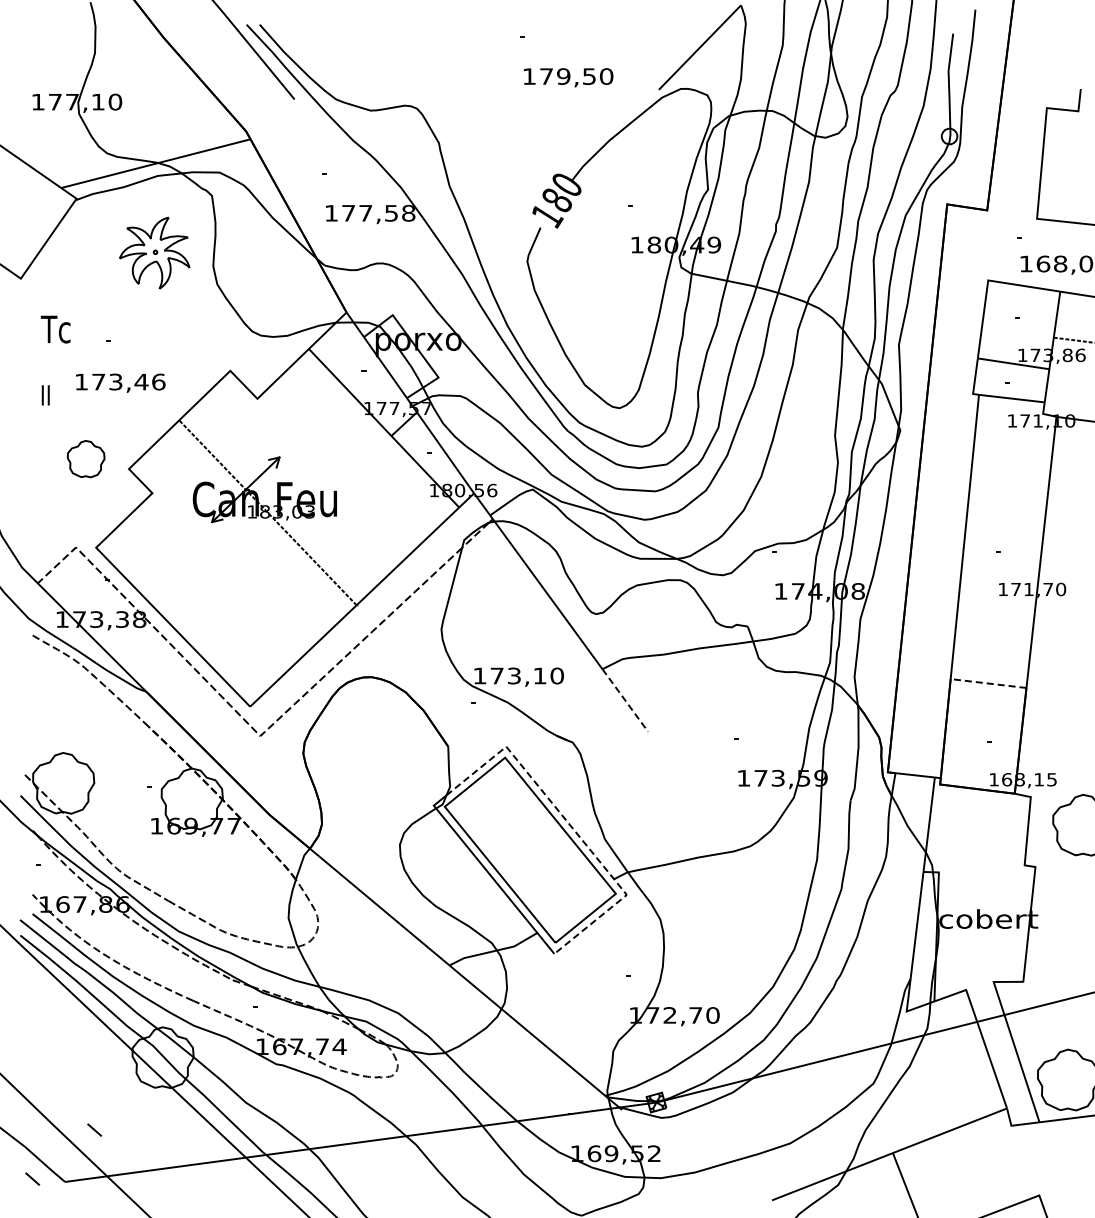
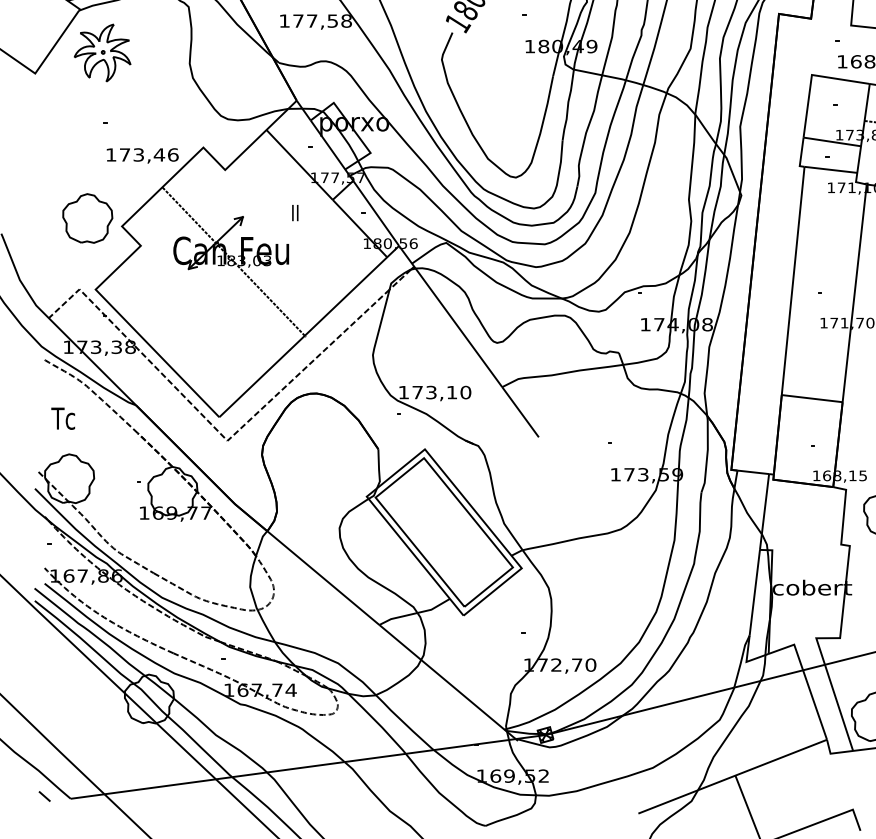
part: (154, 252) -> (102, 52), moved
text: (55, 329) -> (63, 418), moved
text: (120, 382) -> (142, 155), moved
text: (45, 395) -> (295, 213), moved
part: (85, 458) -> (87, 217), size x1.67
line: (988, 683) -> (812, 398), dashed -> solid
line: (625, 700) -> (520, 412), dashed -> solid
line: (571, 827) -> (477, 514), dashed -> solid
line: (94, 1129) -> (94, 756), removed

